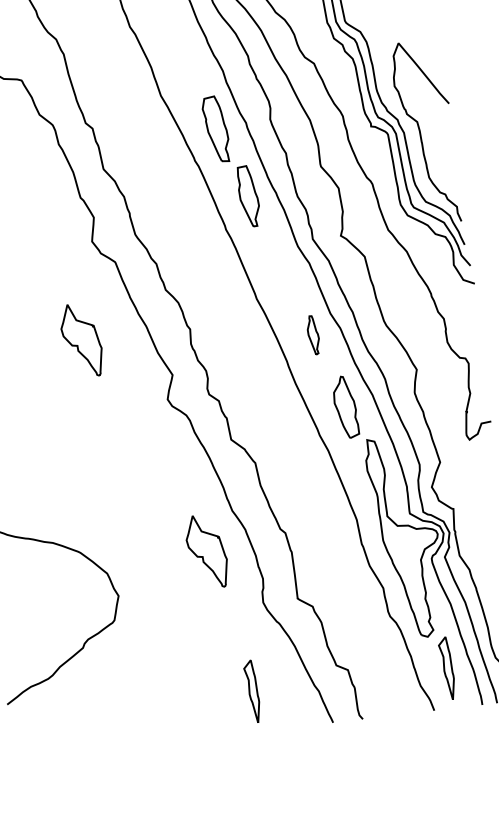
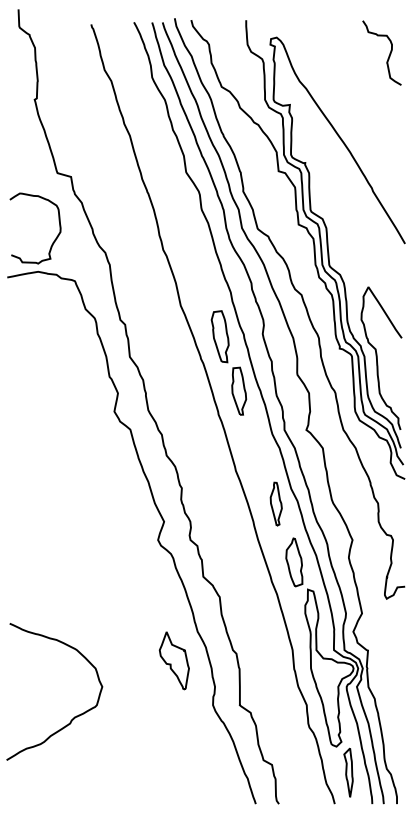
part: (312, 334) -> (275, 503), size x1.43
part: (80, 340) -> (96, 486), removed
part: (252, 691) -> (196, 772), removed

